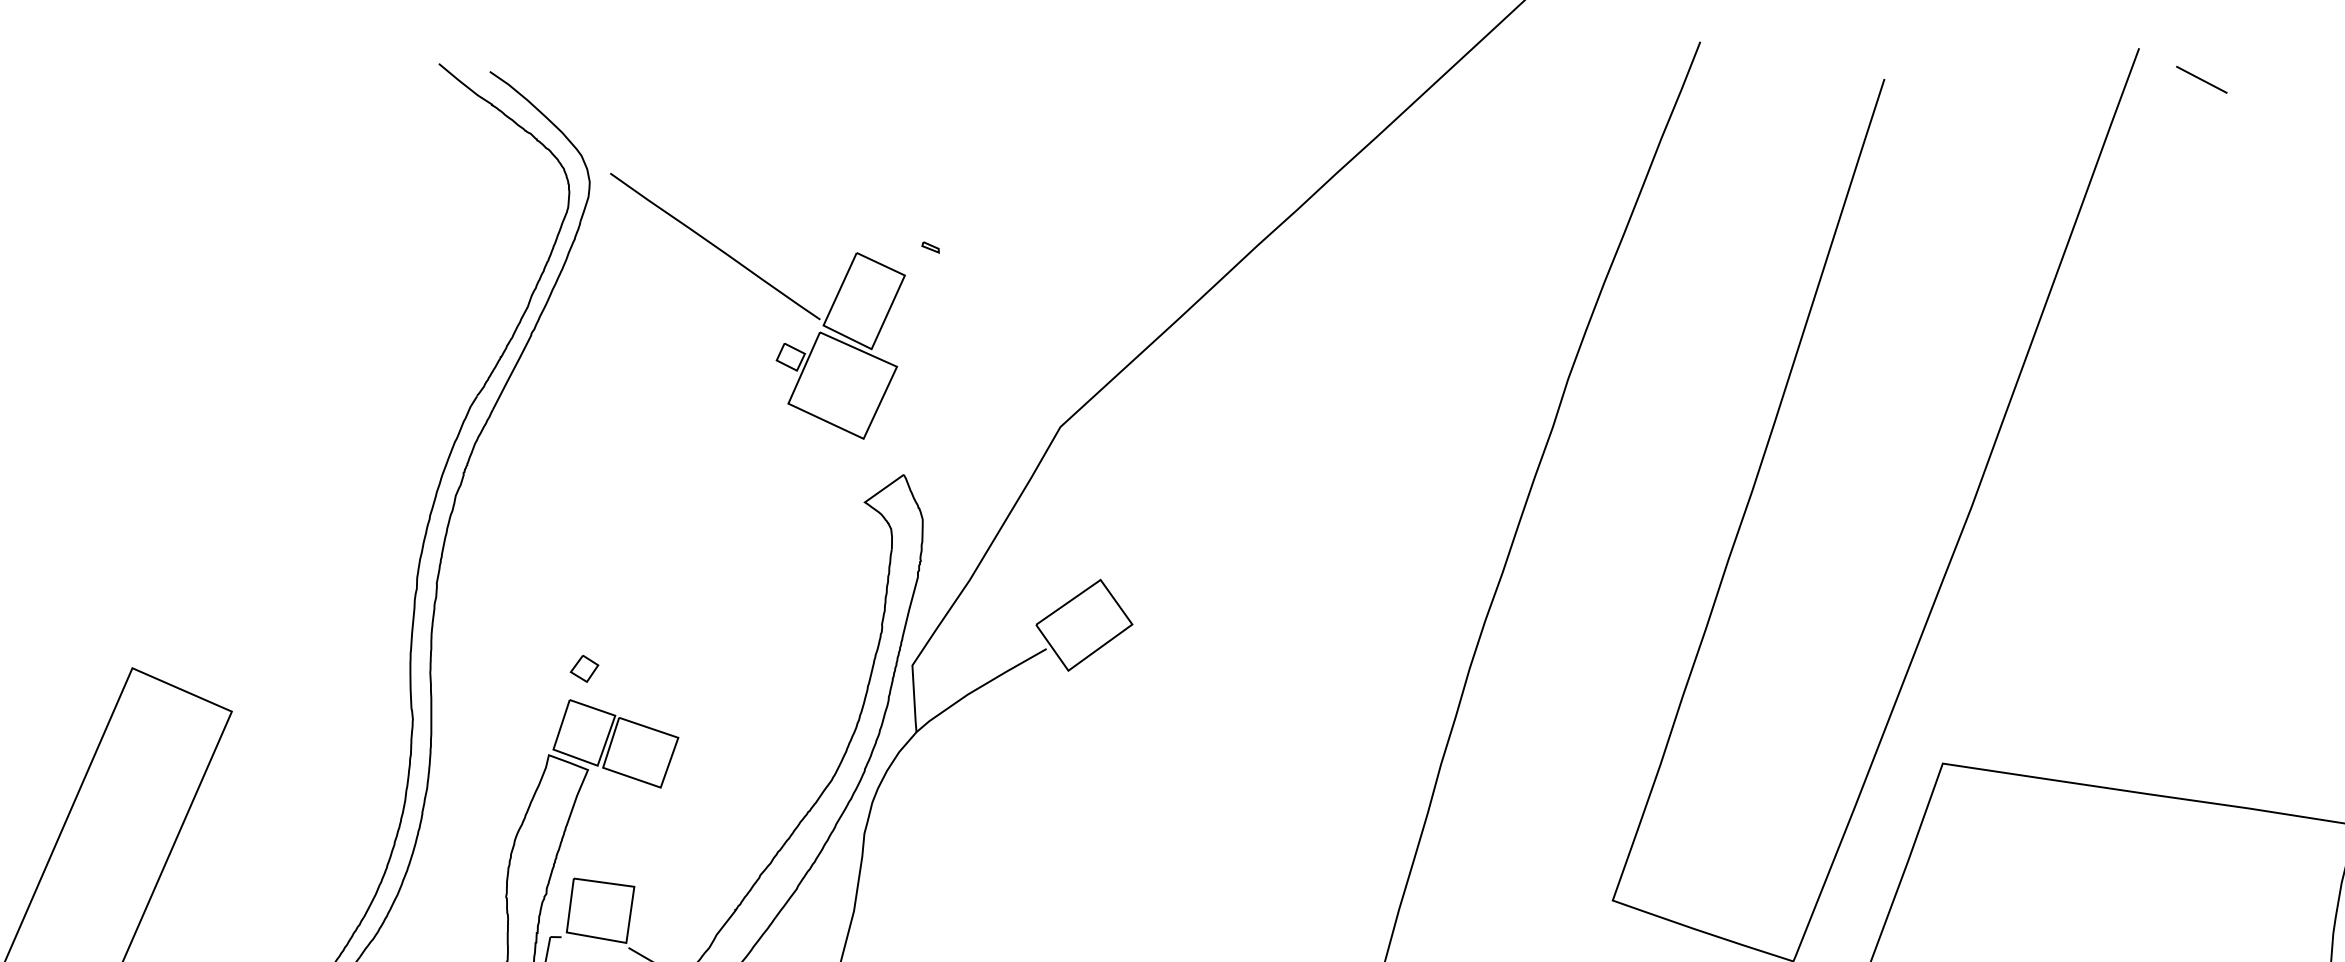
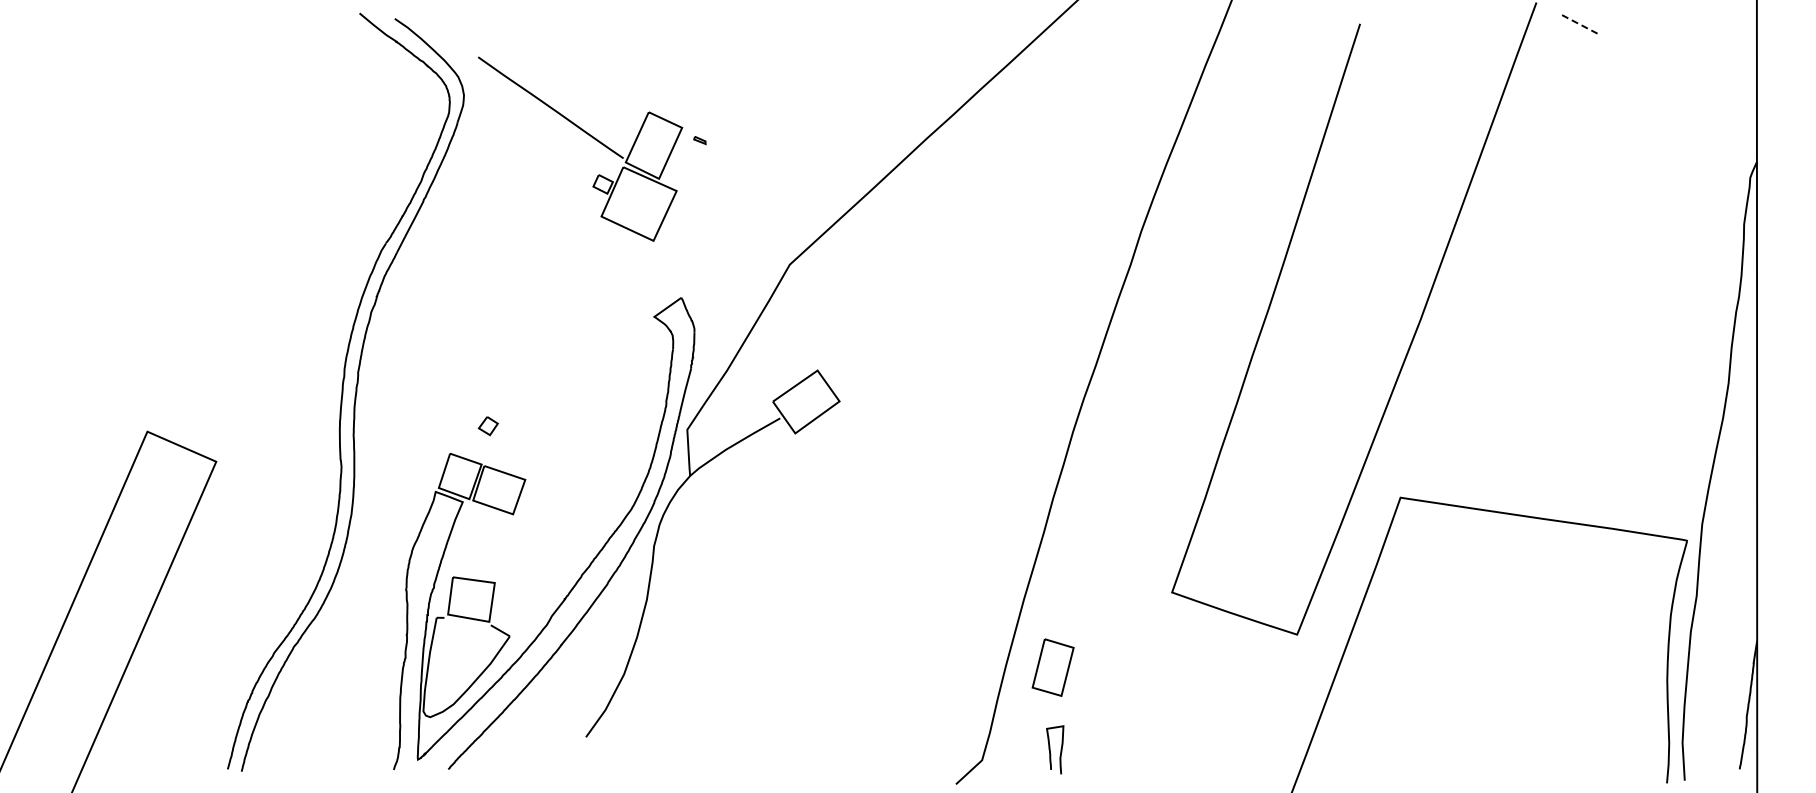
line: (2201, 79) -> (1579, 24), solid -> dashed
part: (769, 286) -> (588, 135), moved
part: (583, 669) -> (487, 426), moved

